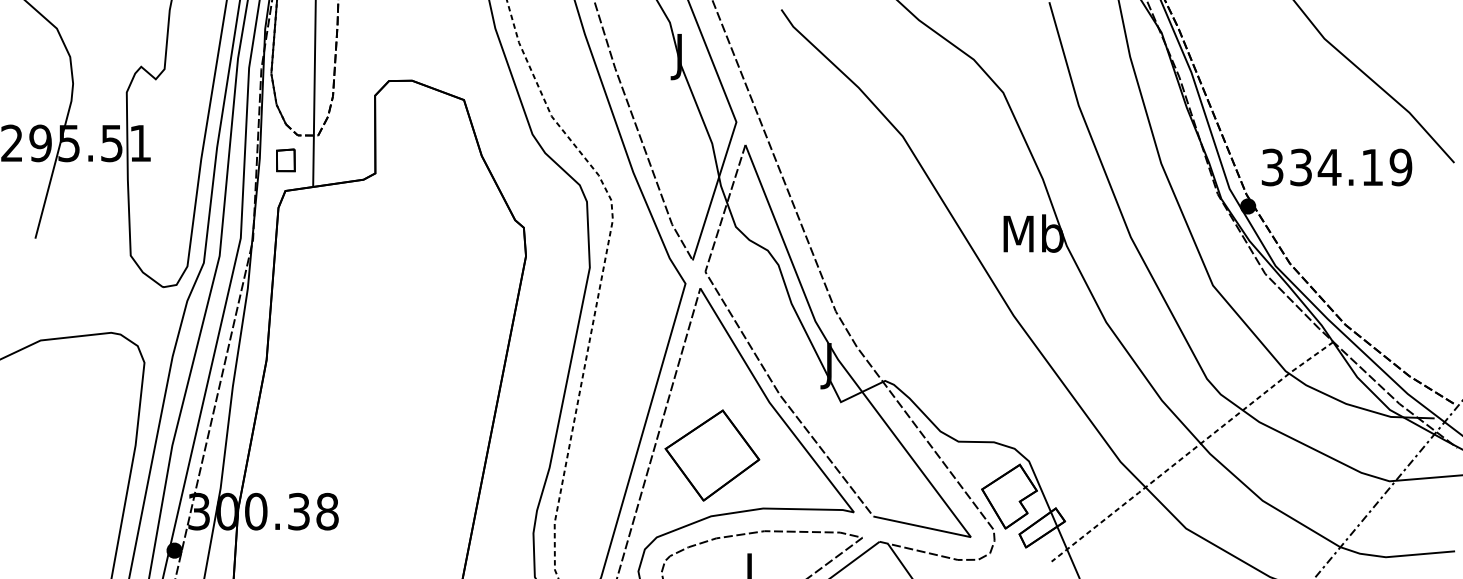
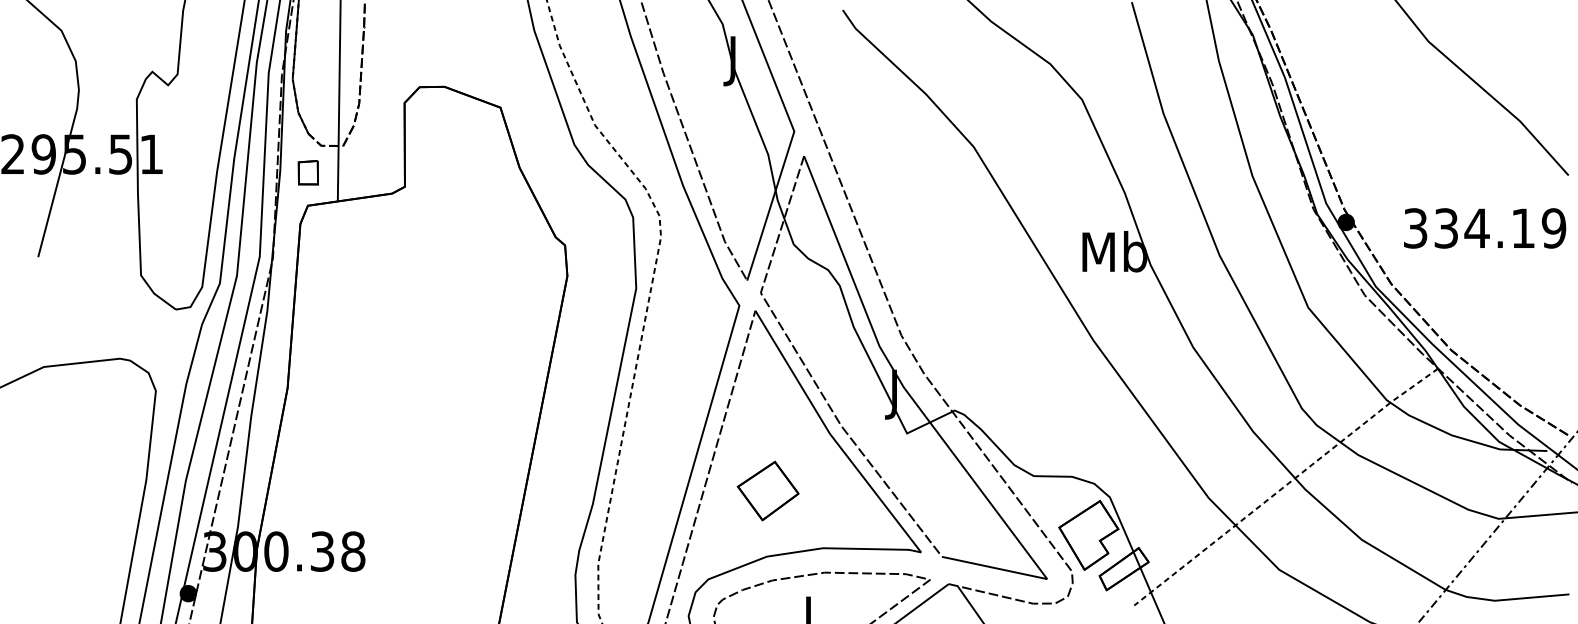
text: (1337, 167) -> (1485, 228), moved
part: (711, 455) -> (767, 490), size x0.6

